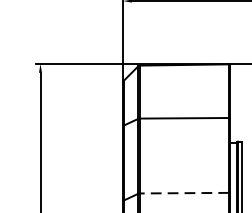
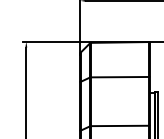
line: (185, 192) -> (120, 125), dashed -> solid

